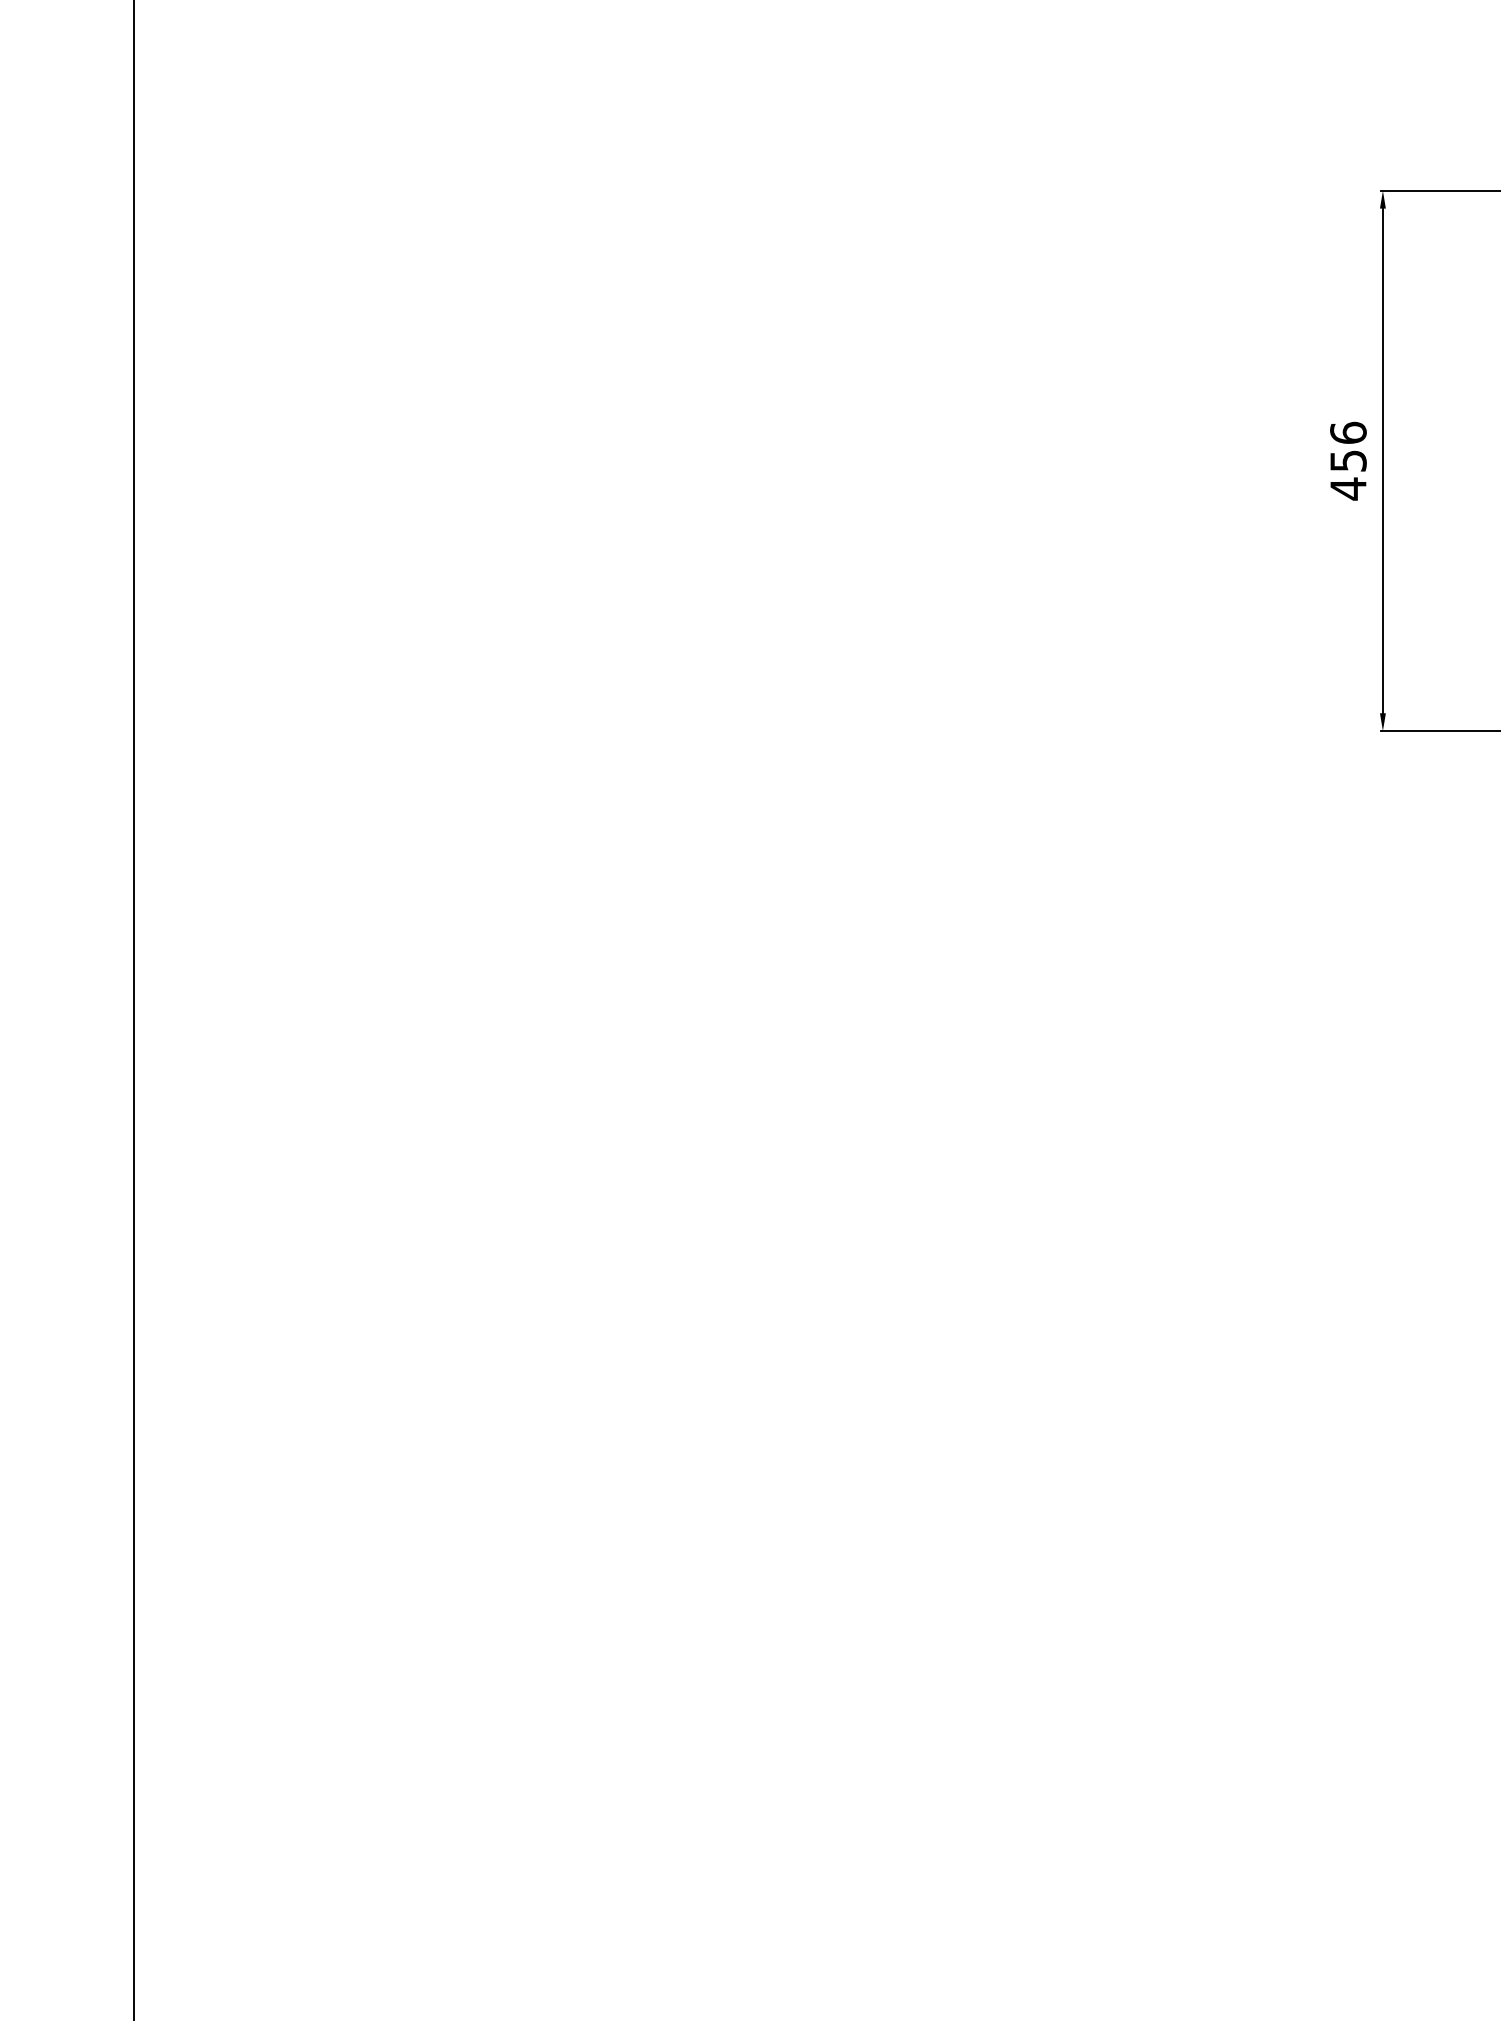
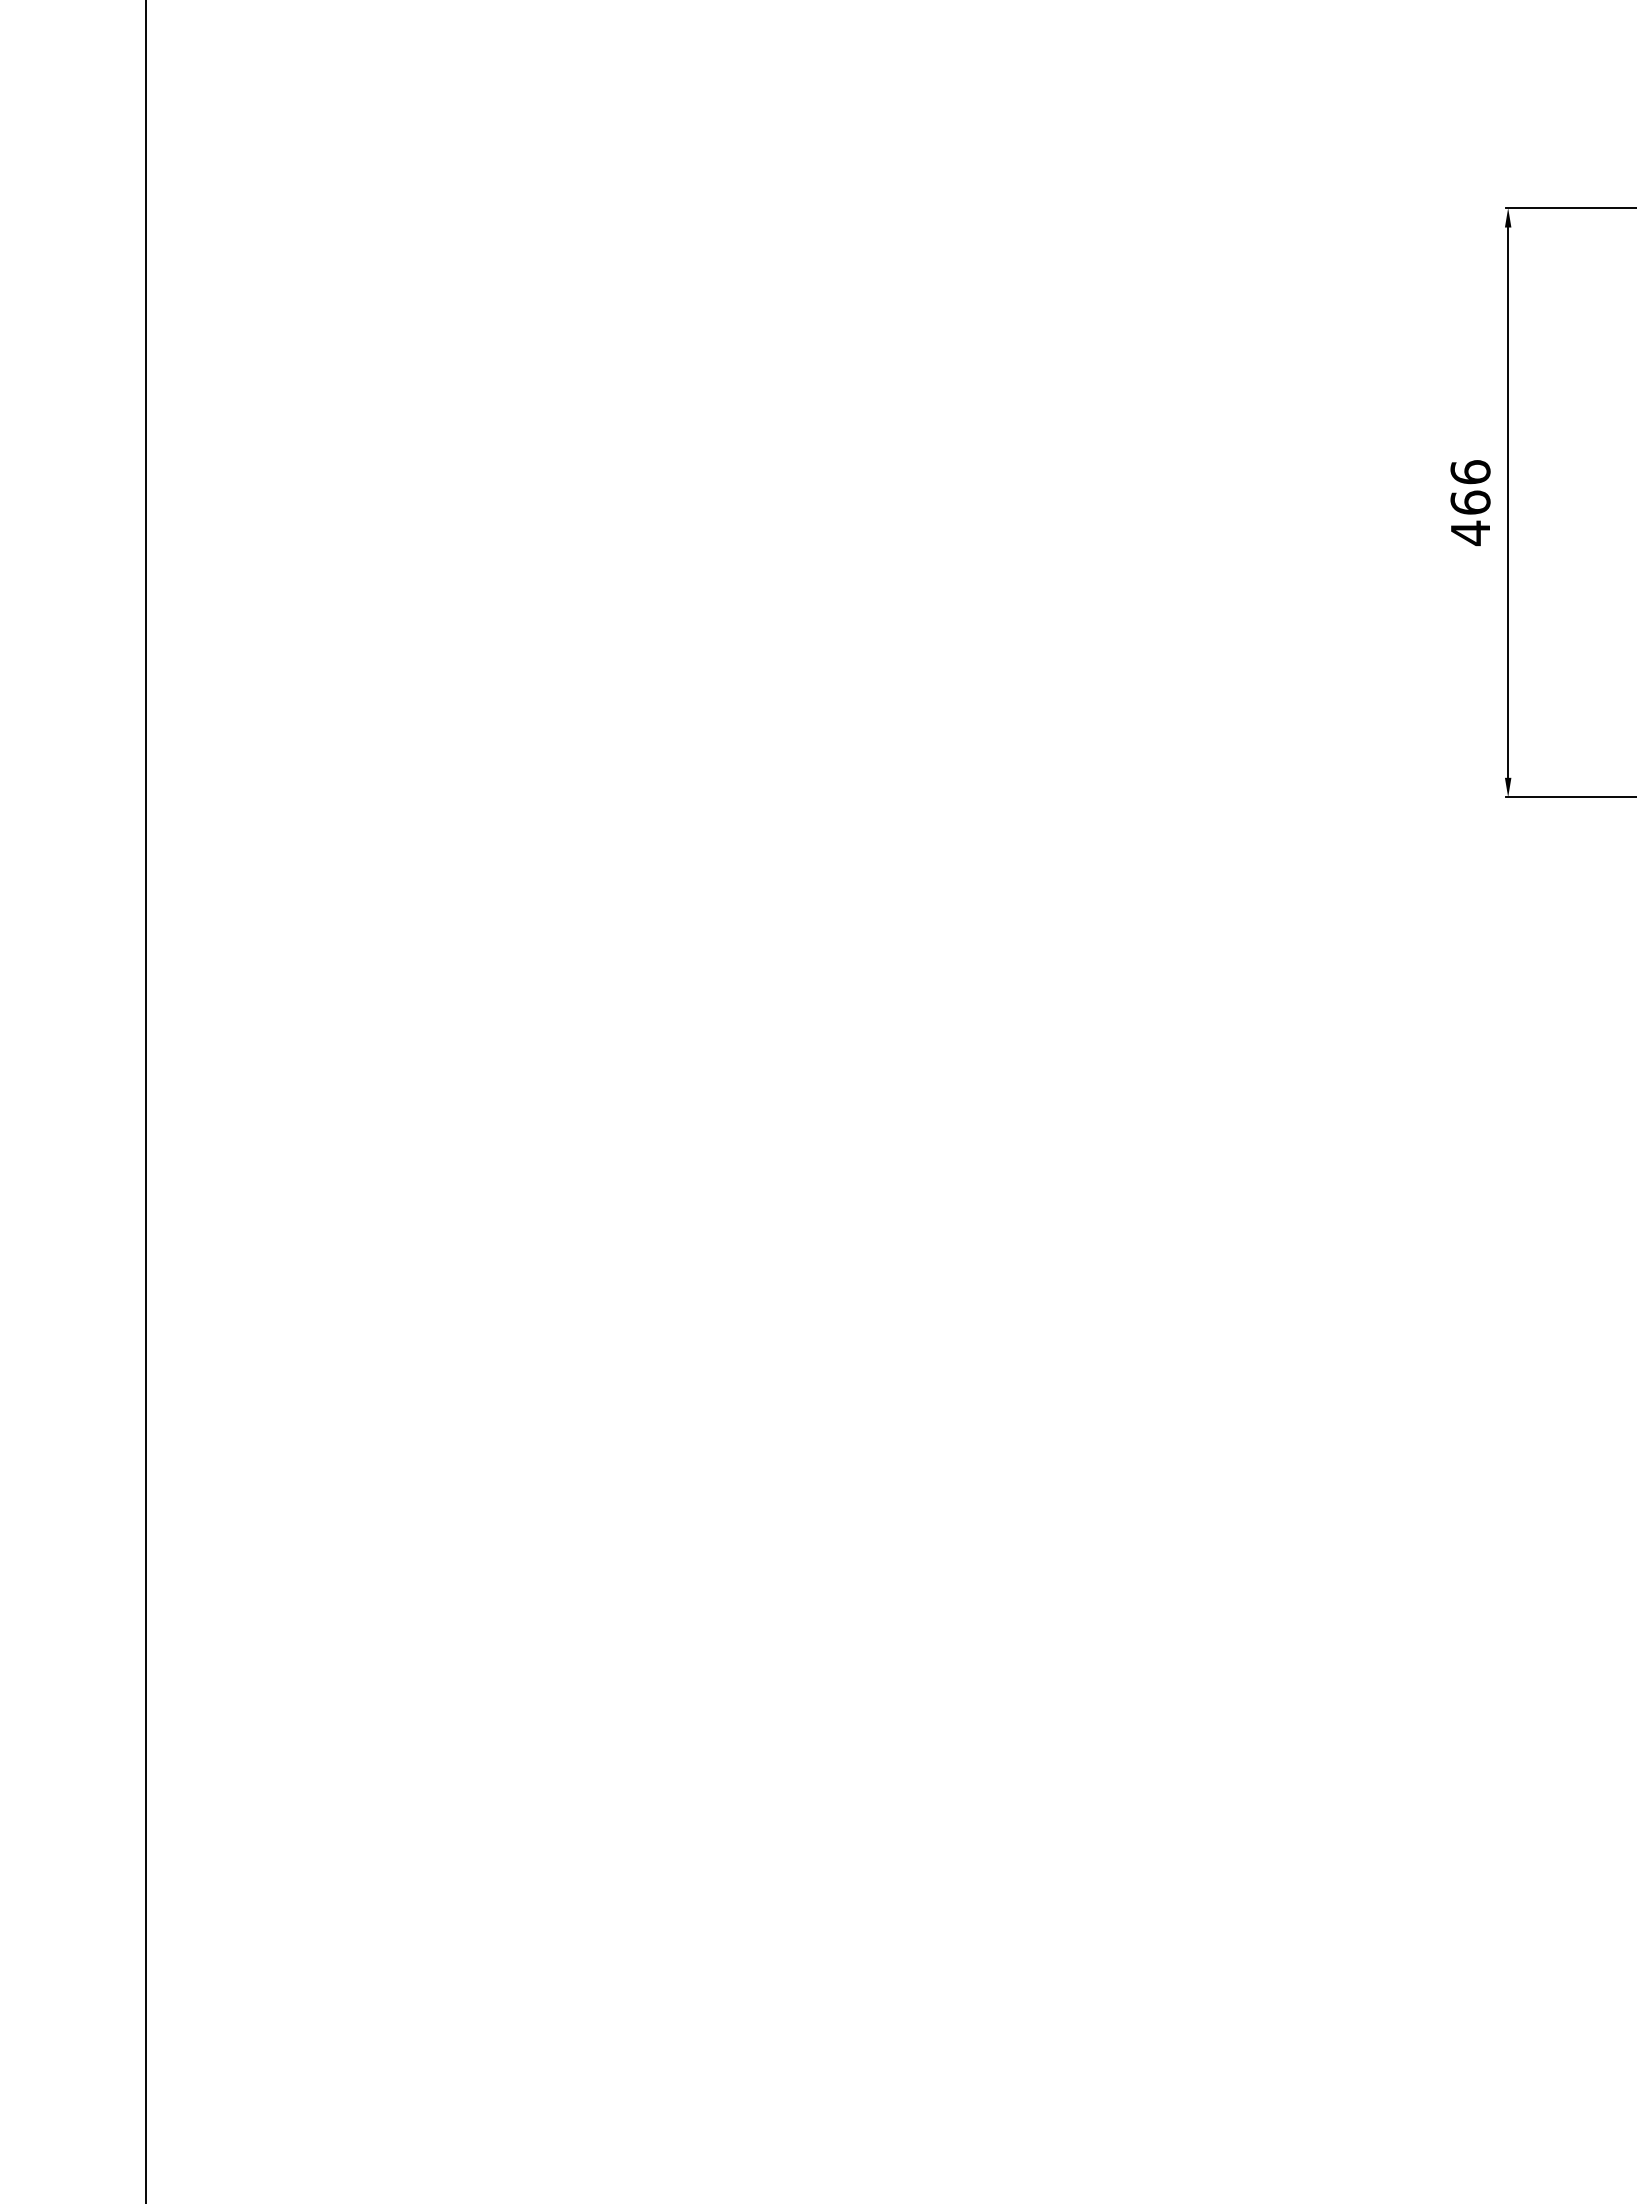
text: (1348, 460) -> (1470, 502), 456 -> 466

